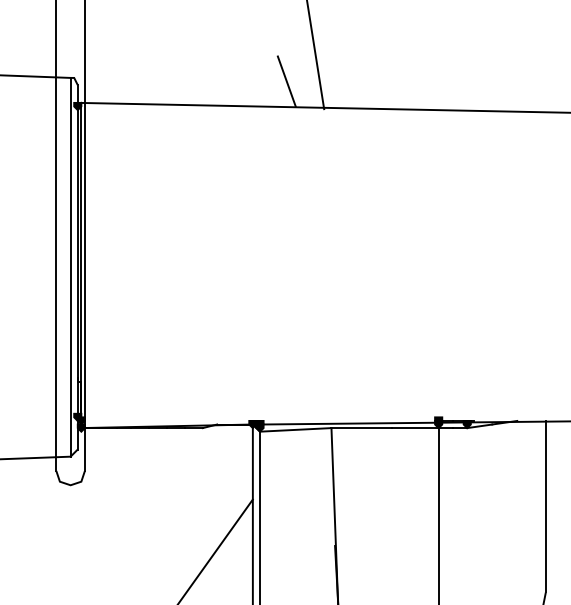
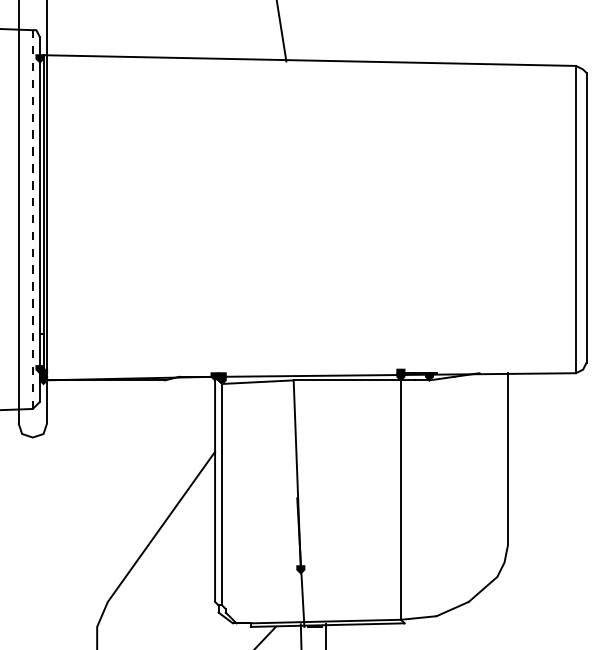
line: (286, 81) -> (248, 33), removed
line: (70, 267) -> (32, 219), solid -> dashed

